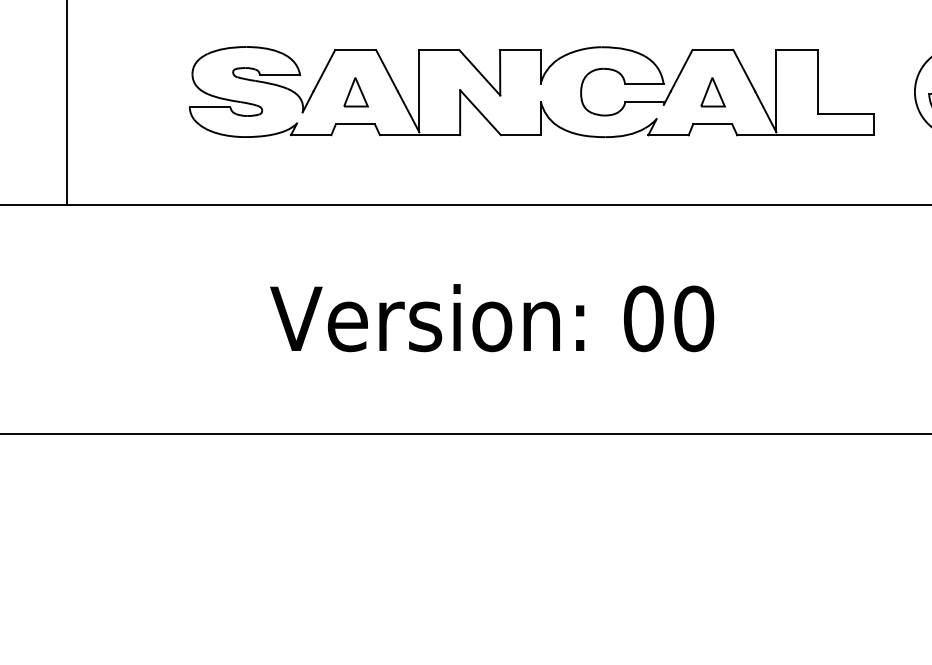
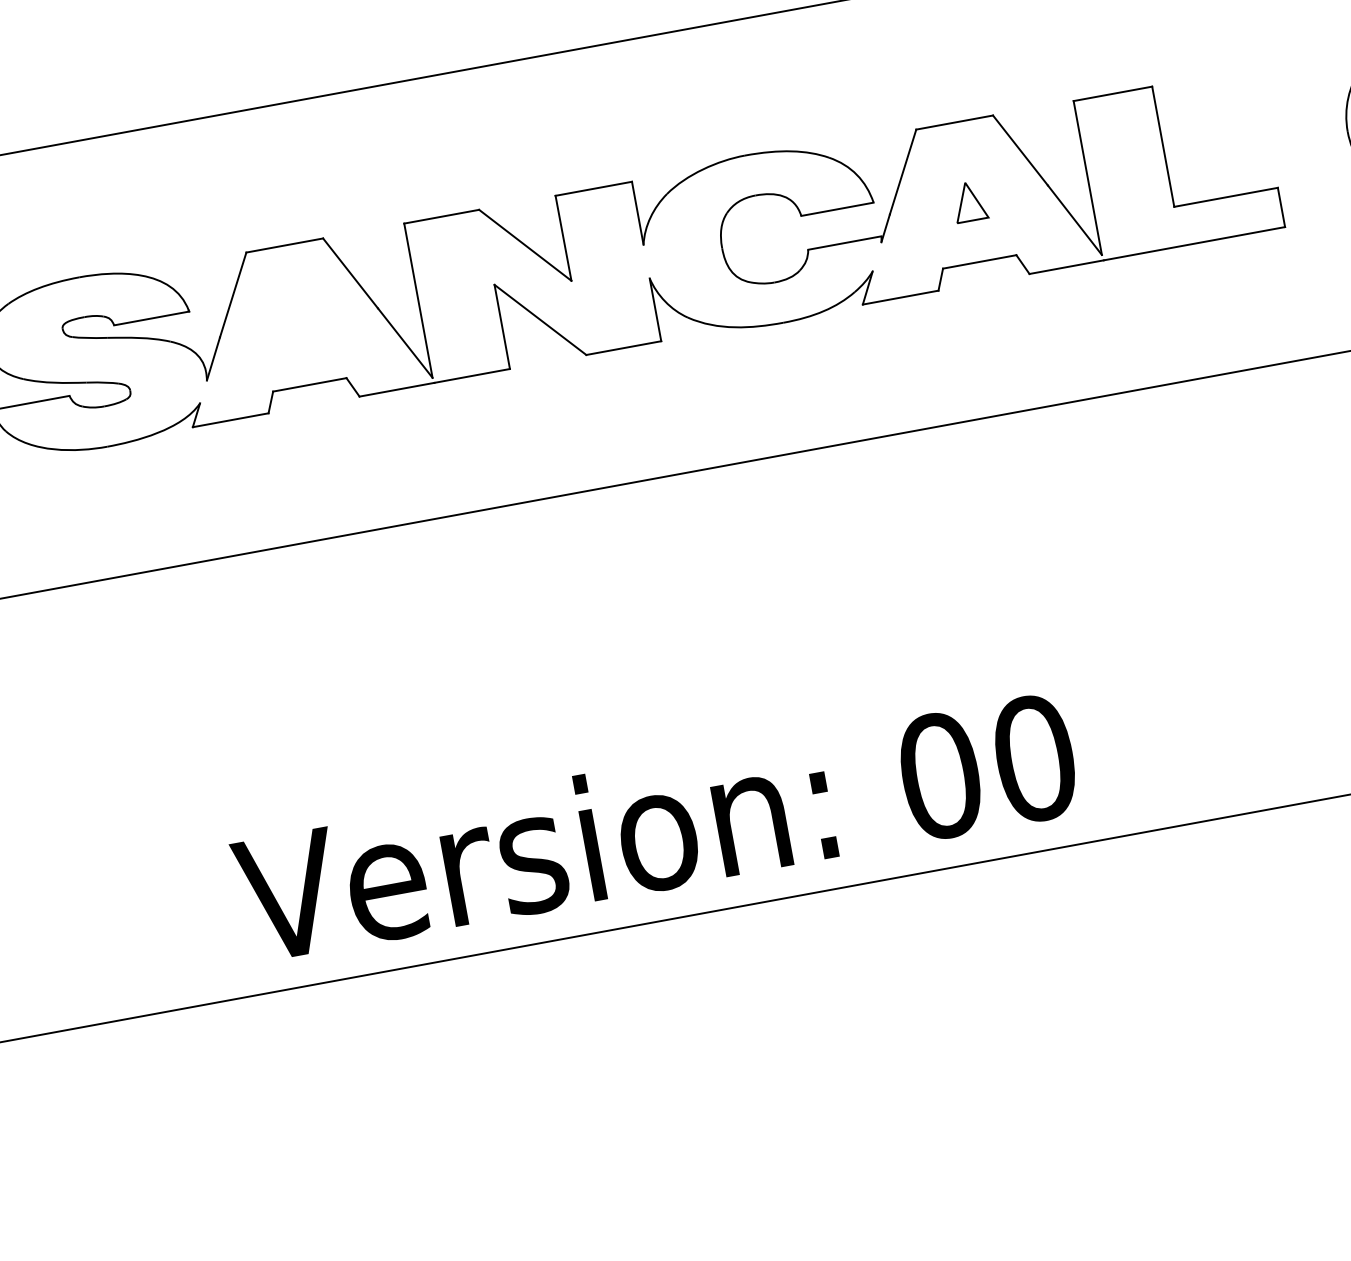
part: (356, 92) -> (300, 324), removed
part: (713, 92) -> (970, 201), size x0.7
text: (492, 318) -> (656, 827), moved

